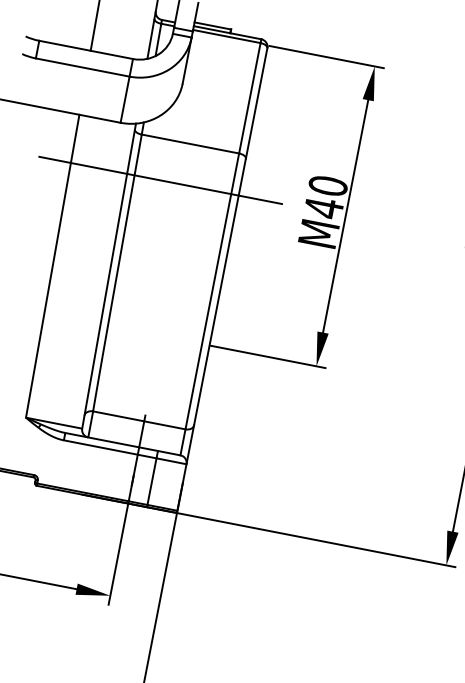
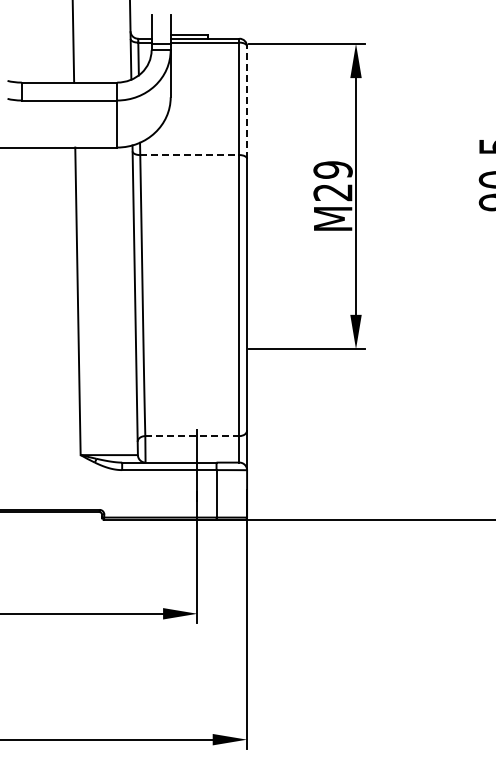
line: (257, 103) -> (247, 102), solid -> dashed
line: (190, 144) -> (189, 155), solid -> dashed
line: (160, 180) -> (167, 196), removed
text: (325, 197) -> (332, 181), M40 -> M29
line: (139, 420) -> (192, 436), solid -> dashed

